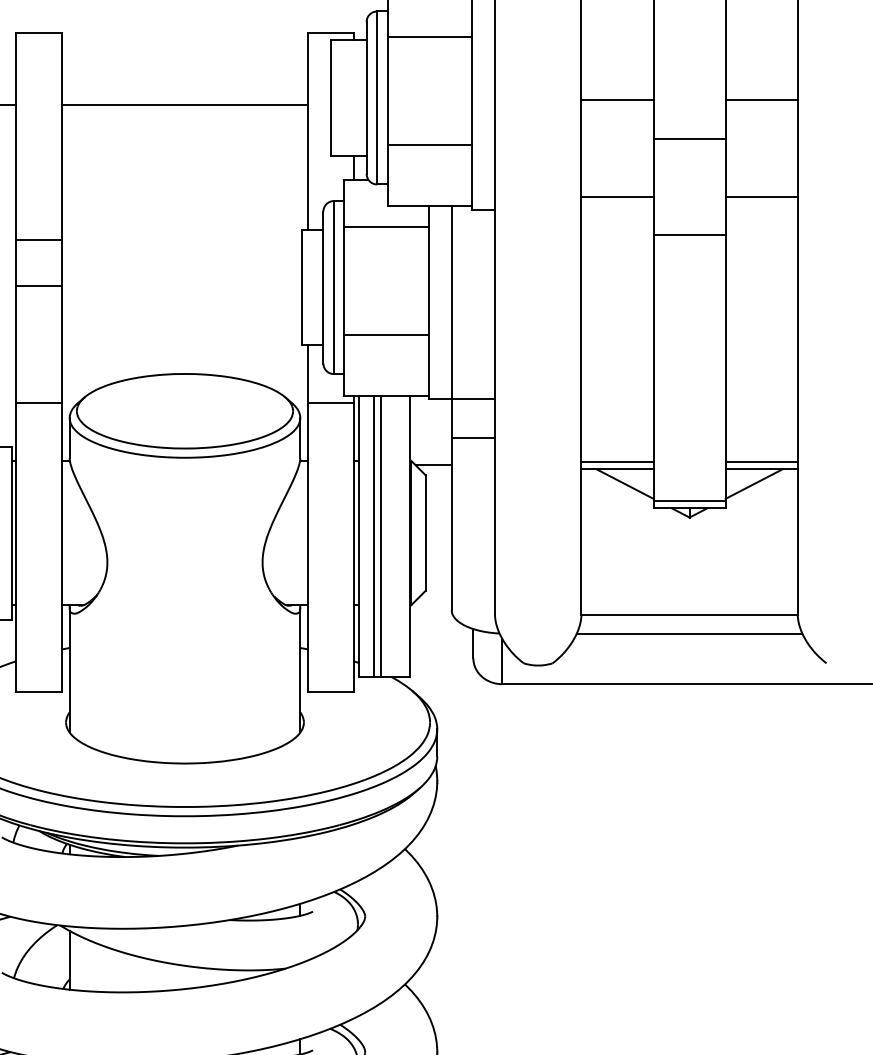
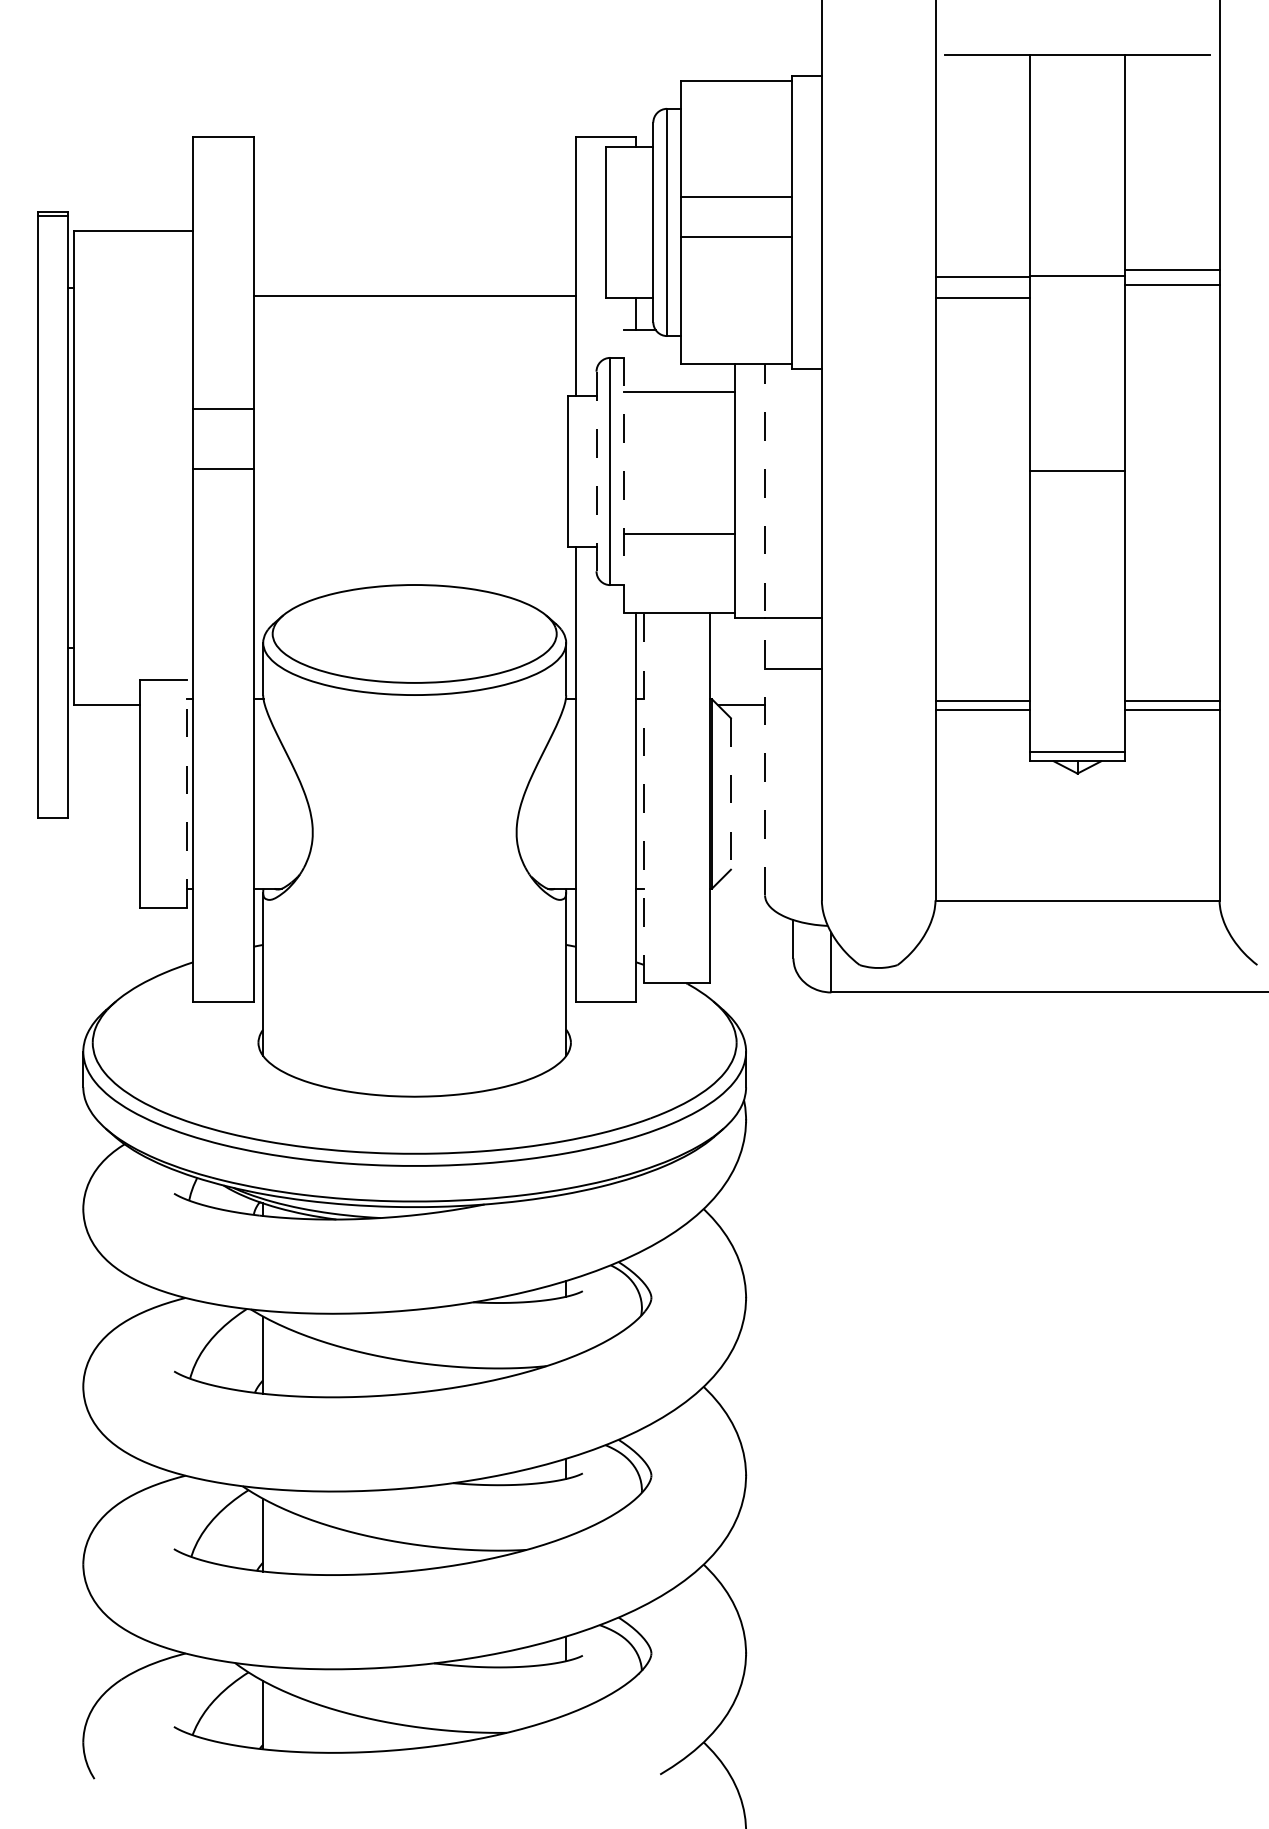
line: (429, 37) -> (735, 196), moved
line: (617, 100) -> (982, 277), moved
line: (761, 100) -> (1171, 270), moved
line: (184, 104) -> (414, 296), moved
line: (429, 145) -> (735, 236), moved
line: (617, 196) -> (982, 298), moved
line: (761, 196) -> (1171, 285), moved
line: (689, 235) -> (1077, 471), moved
line: (323, 287) -> (596, 471), solid -> dashed
line: (344, 287) -> (624, 471), solid -> dashed
line: (39, 403) -> (223, 623), removed
line: (330, 403) -> (605, 623), removed
line: (452, 407) -> (765, 629), solid -> dashed
line: (624, 483) -> (992, 729), removed
line: (753, 483) -> (1161, 729), removed
line: (12, 532) -> (187, 793), solid -> dashed
line: (425, 532) -> (730, 793), solid -> dashed
line: (359, 535) -> (643, 797), solid -> dashed
line: (373, 536) -> (662, 798), removed
line: (381, 536) -> (672, 798), removed
line: (689, 633) -> (1077, 926), removed

